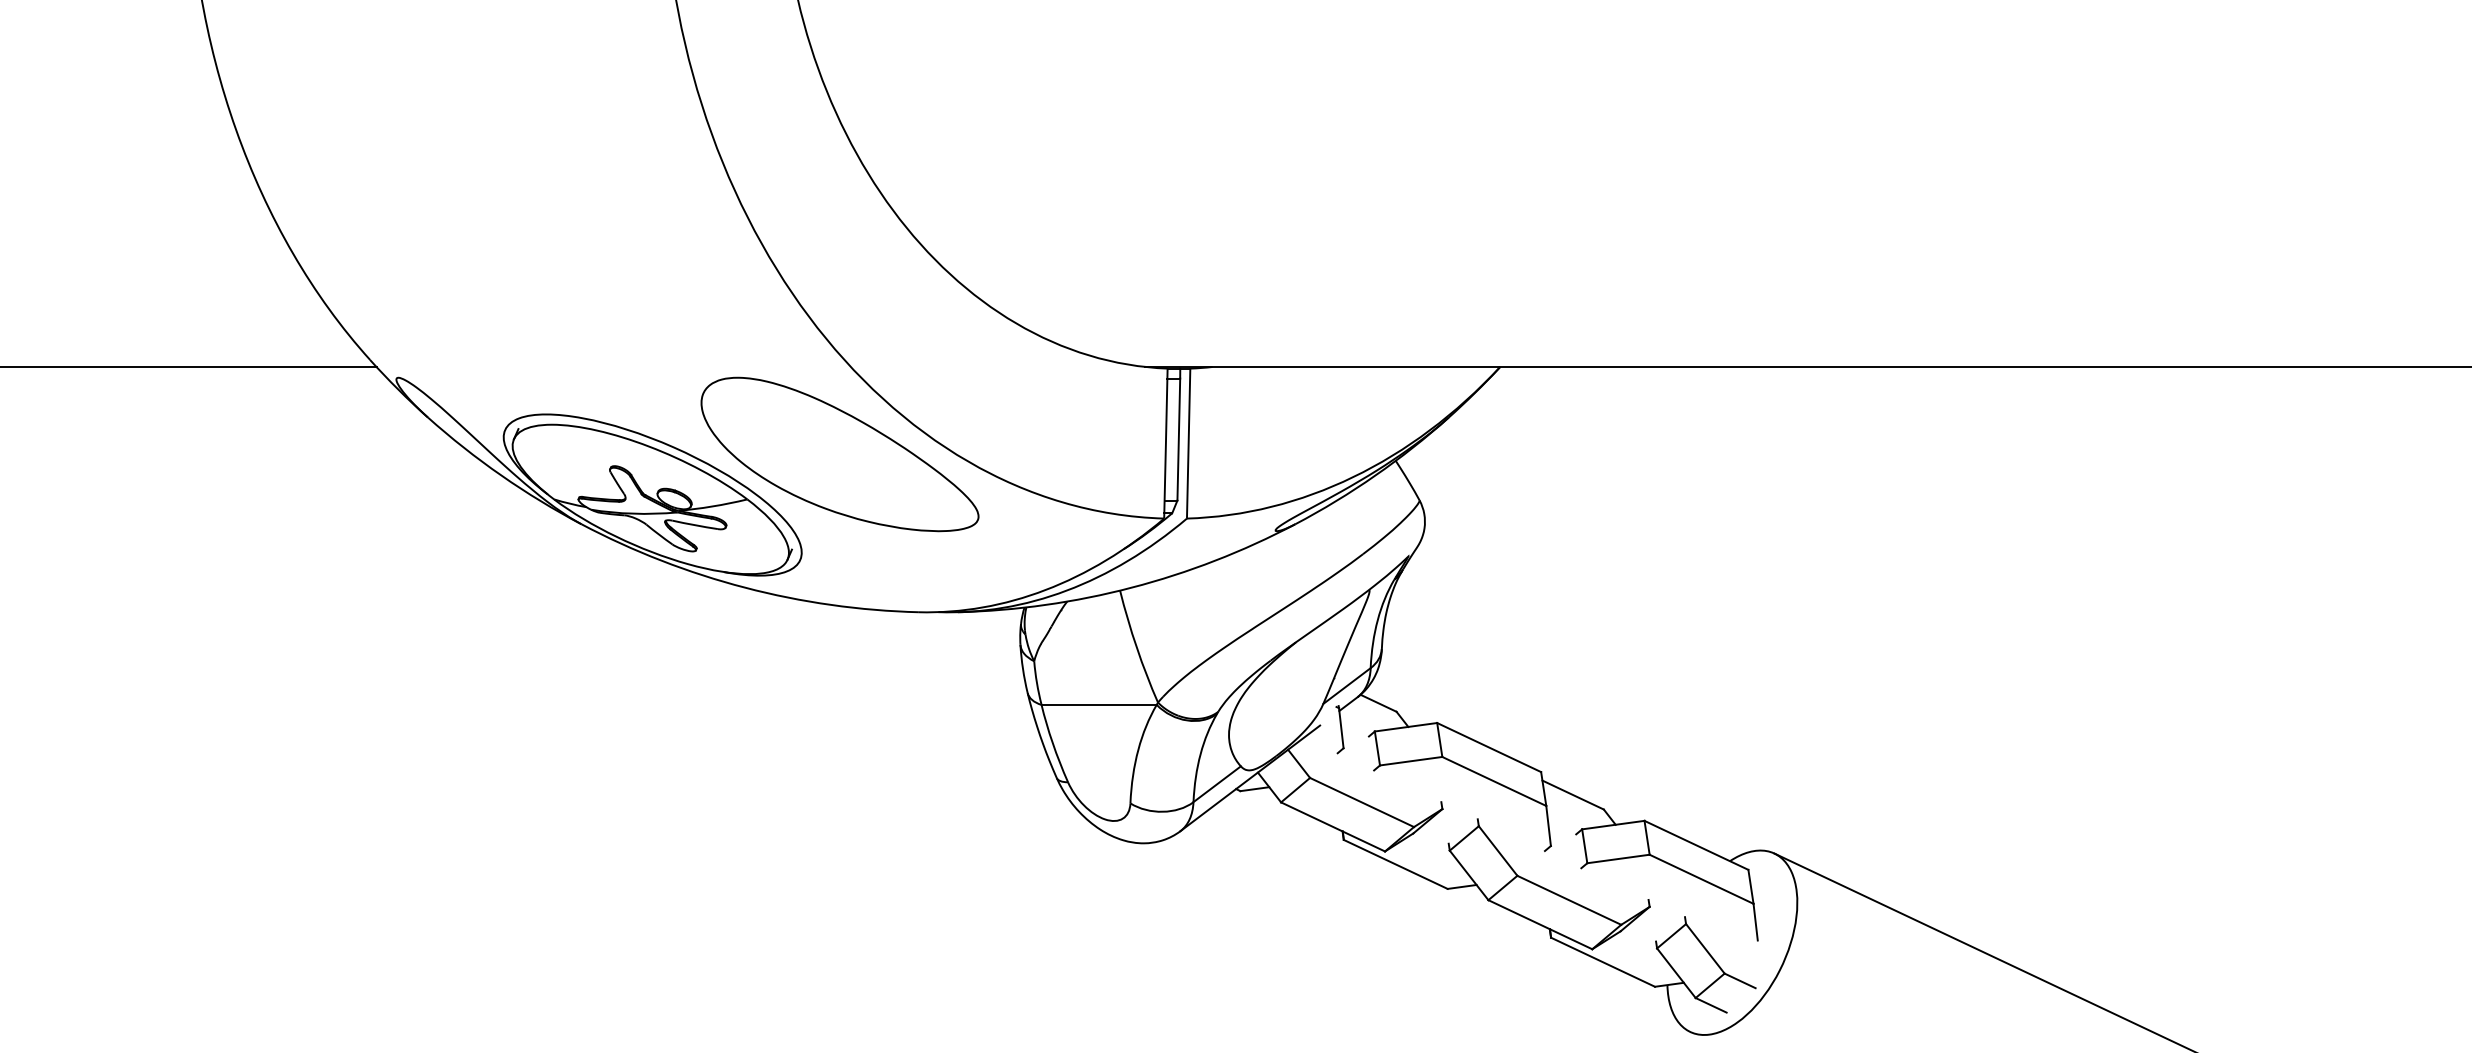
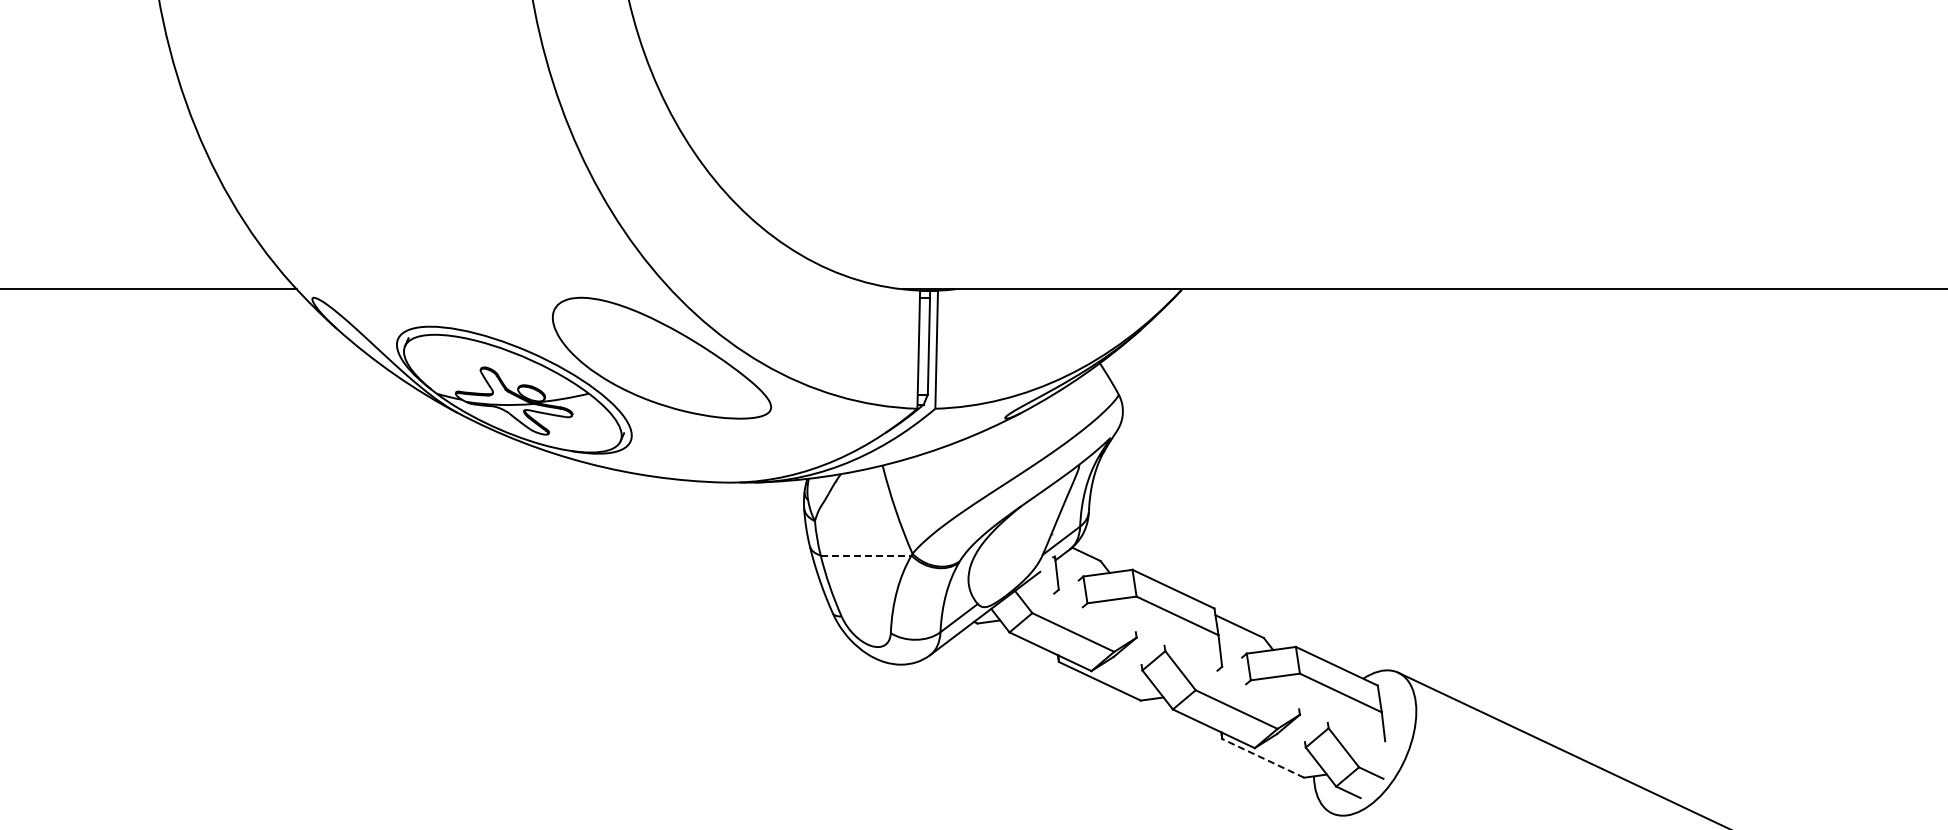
line: (1099, 704) -> (866, 555), solid -> dashed
line: (1602, 962) -> (1262, 758), solid -> dashed

